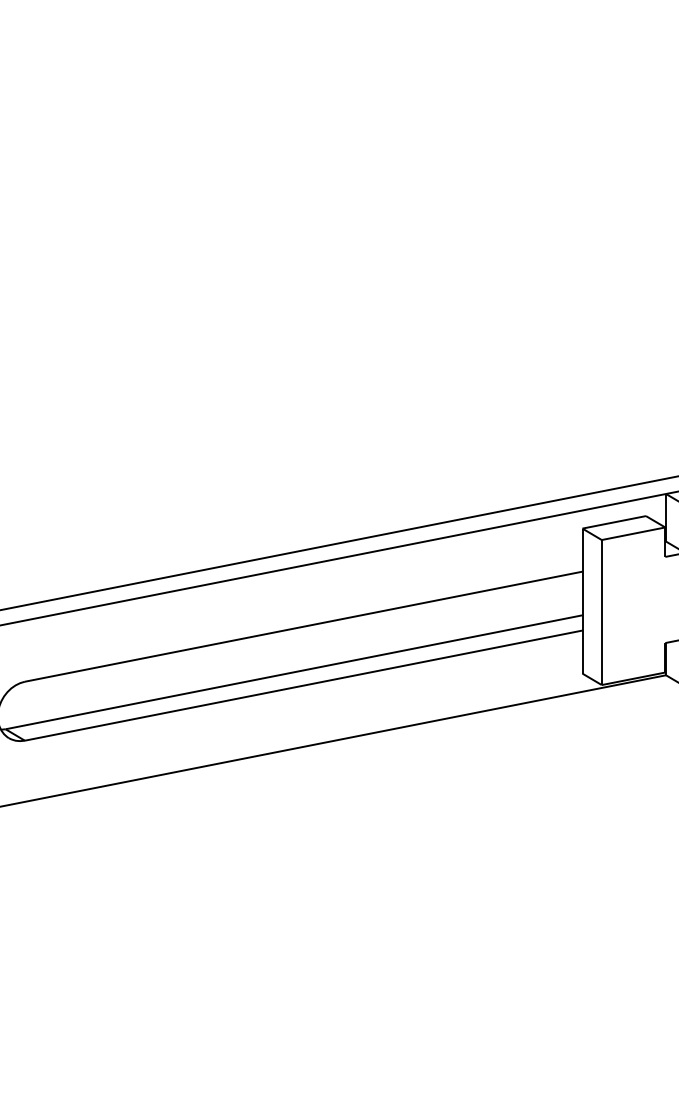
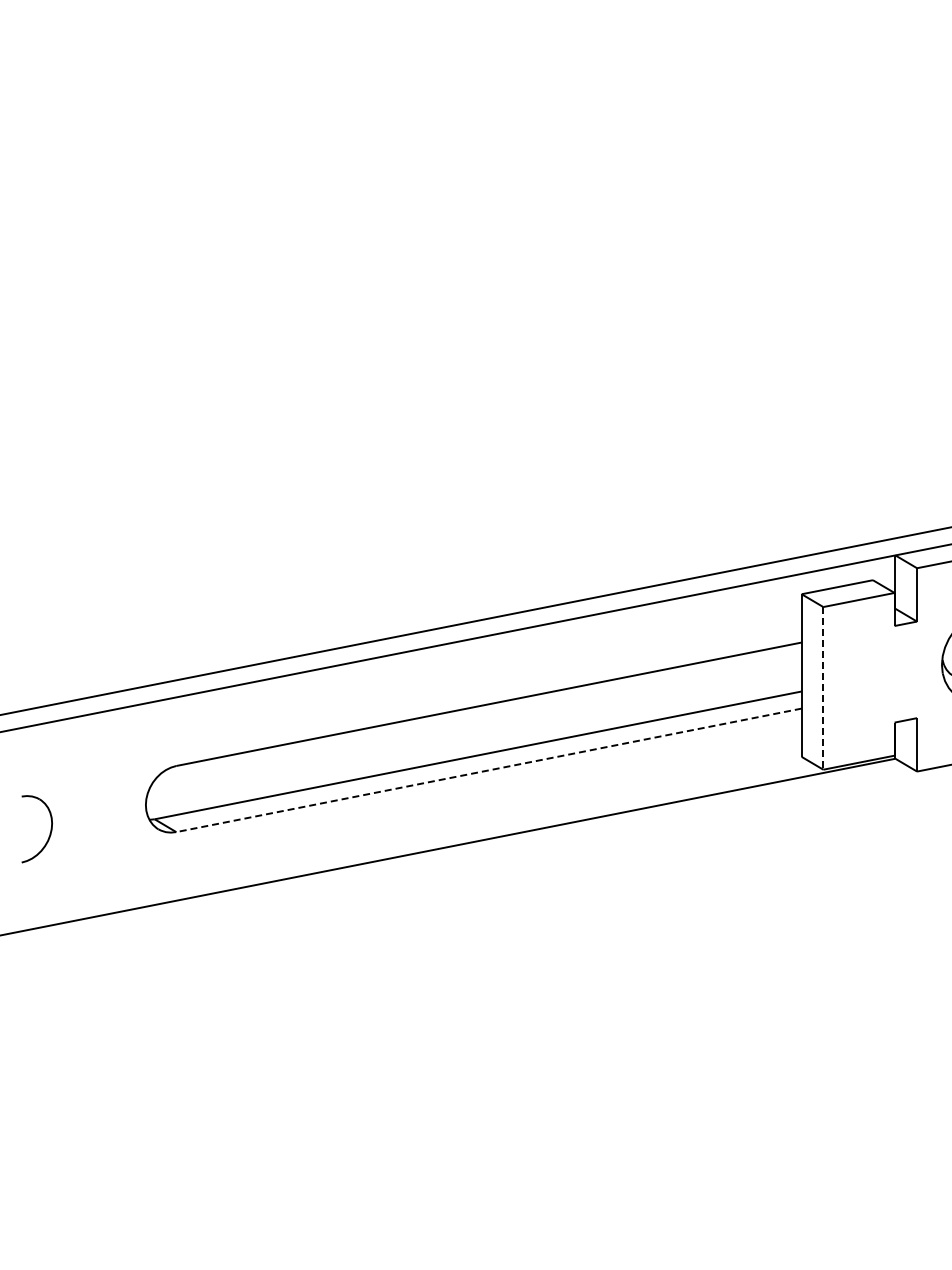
line: (601, 612) -> (823, 688), solid -> dashed
line: (304, 685) -> (489, 770), solid -> dashed

